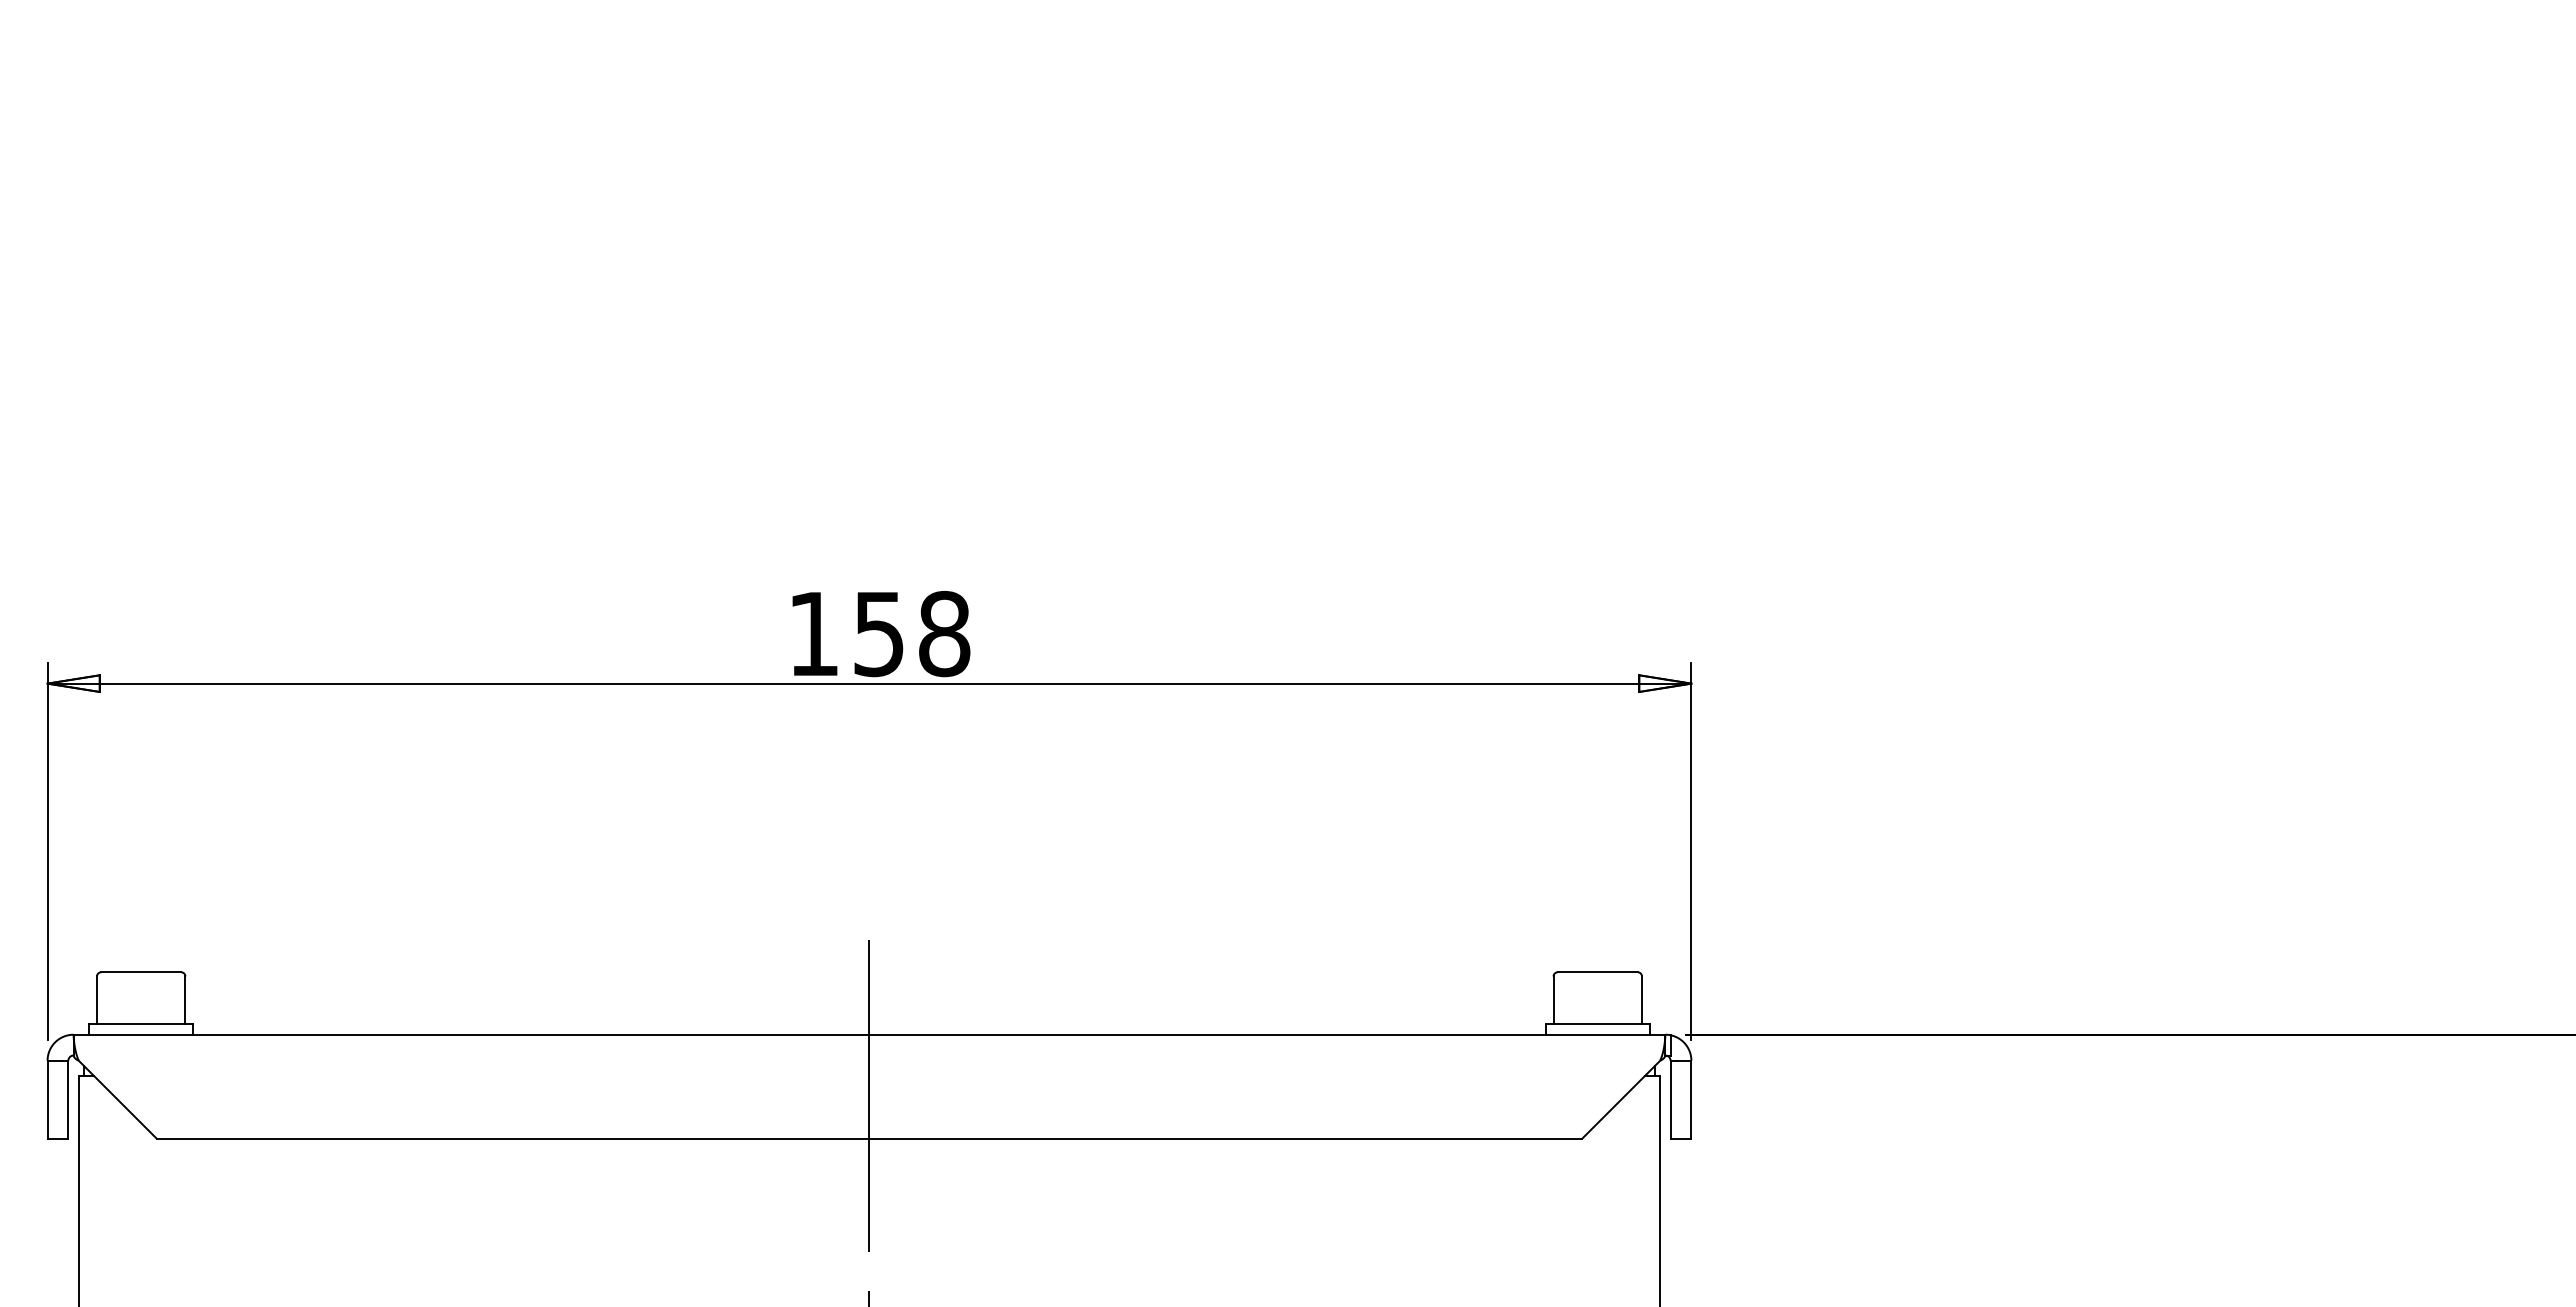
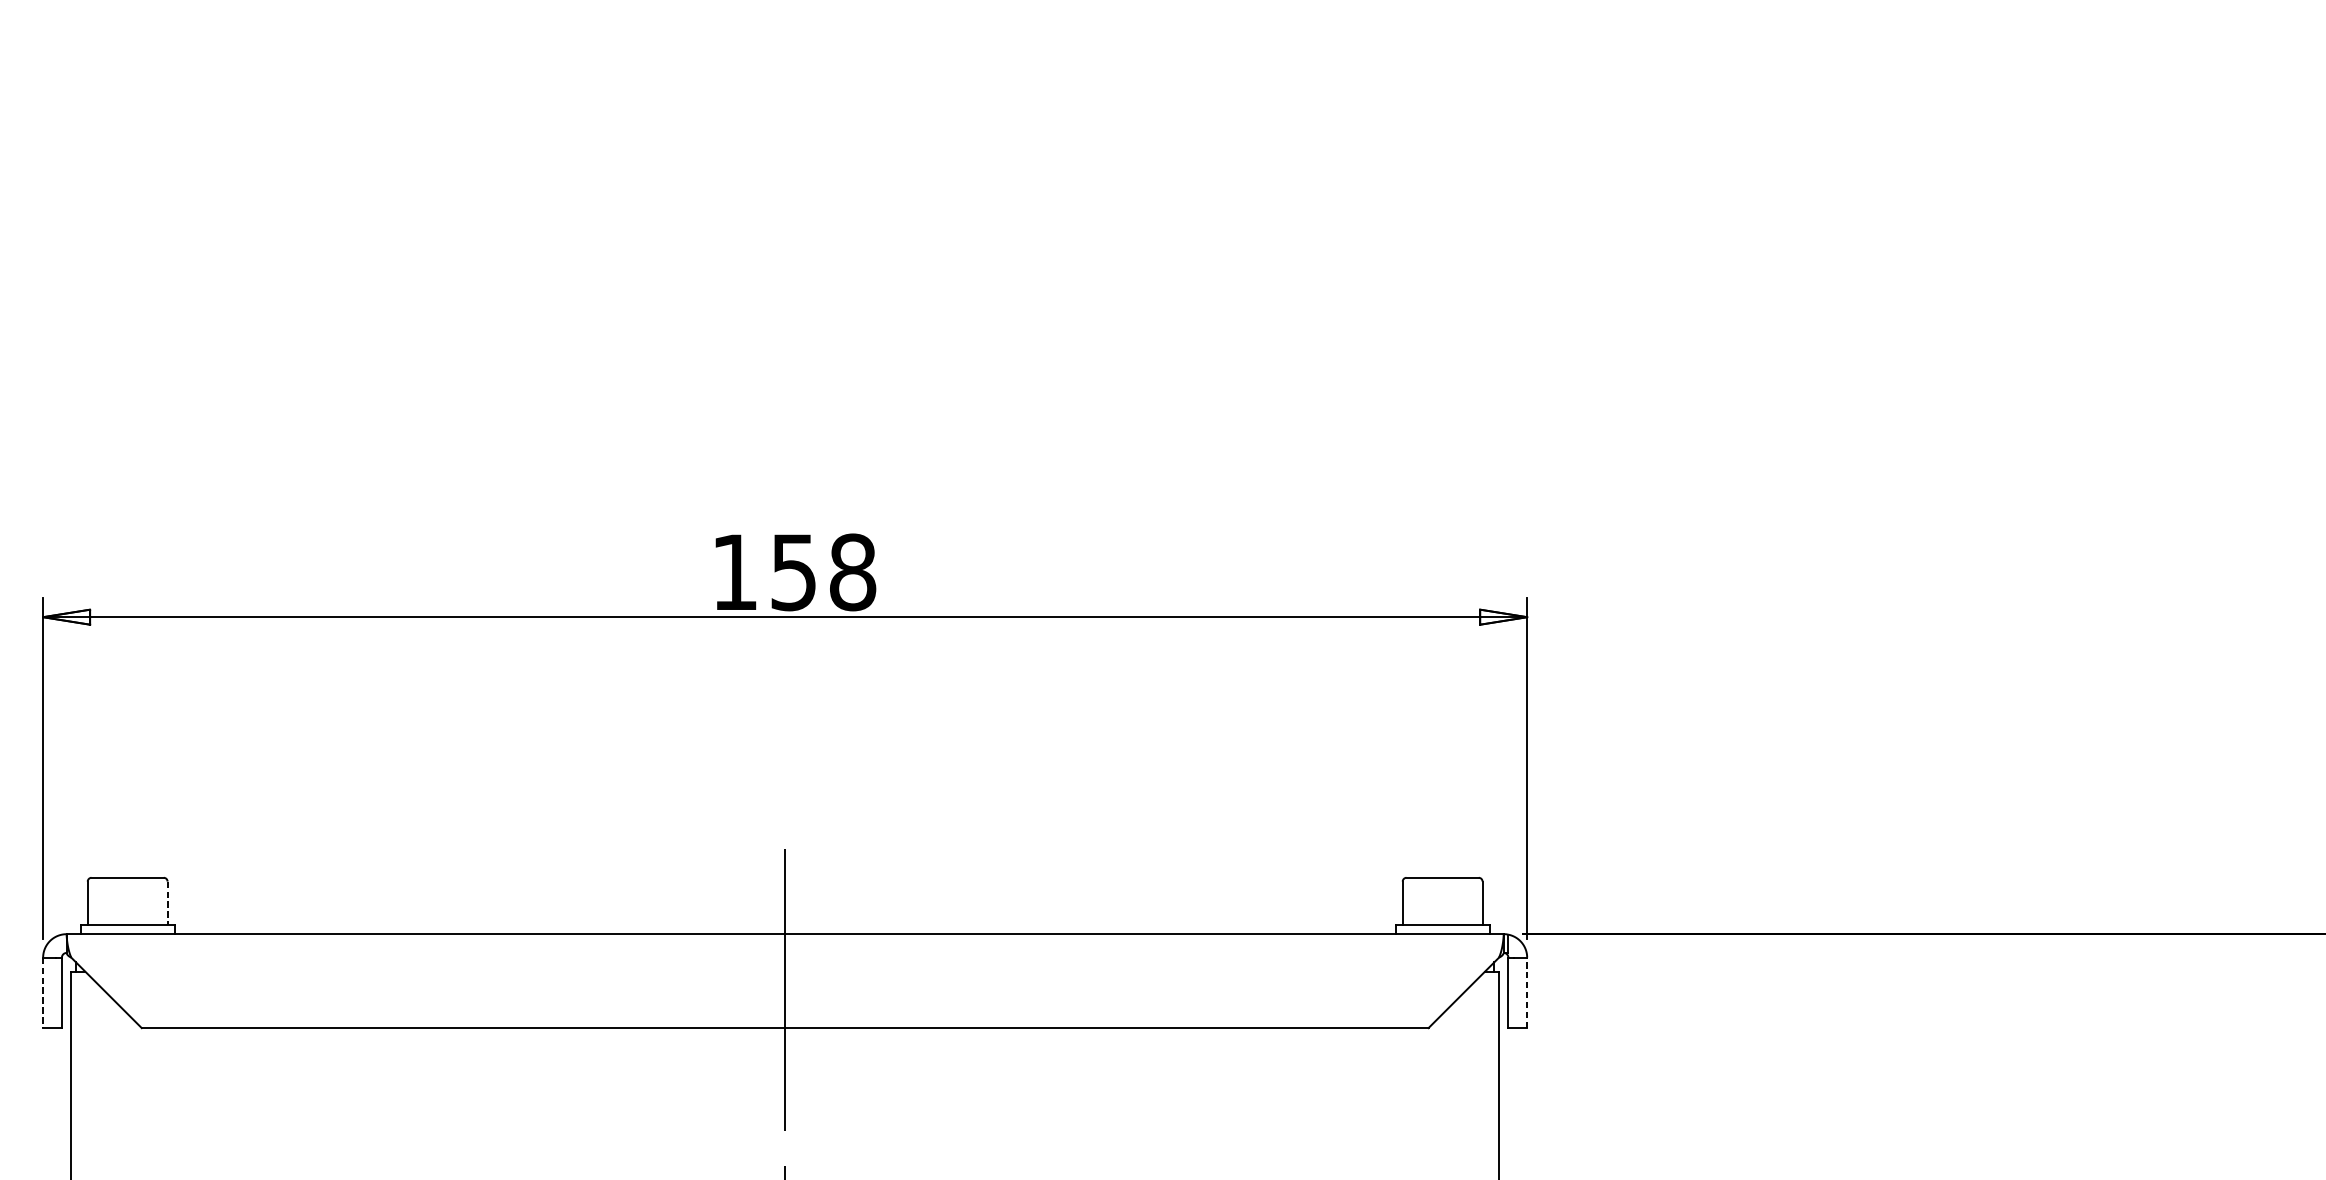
line: (185, 1000) -> (167, 903), solid -> dashed
line: (1691, 1099) -> (1527, 992), solid -> dashed
line: (47, 1100) -> (43, 993), solid -> dashed

